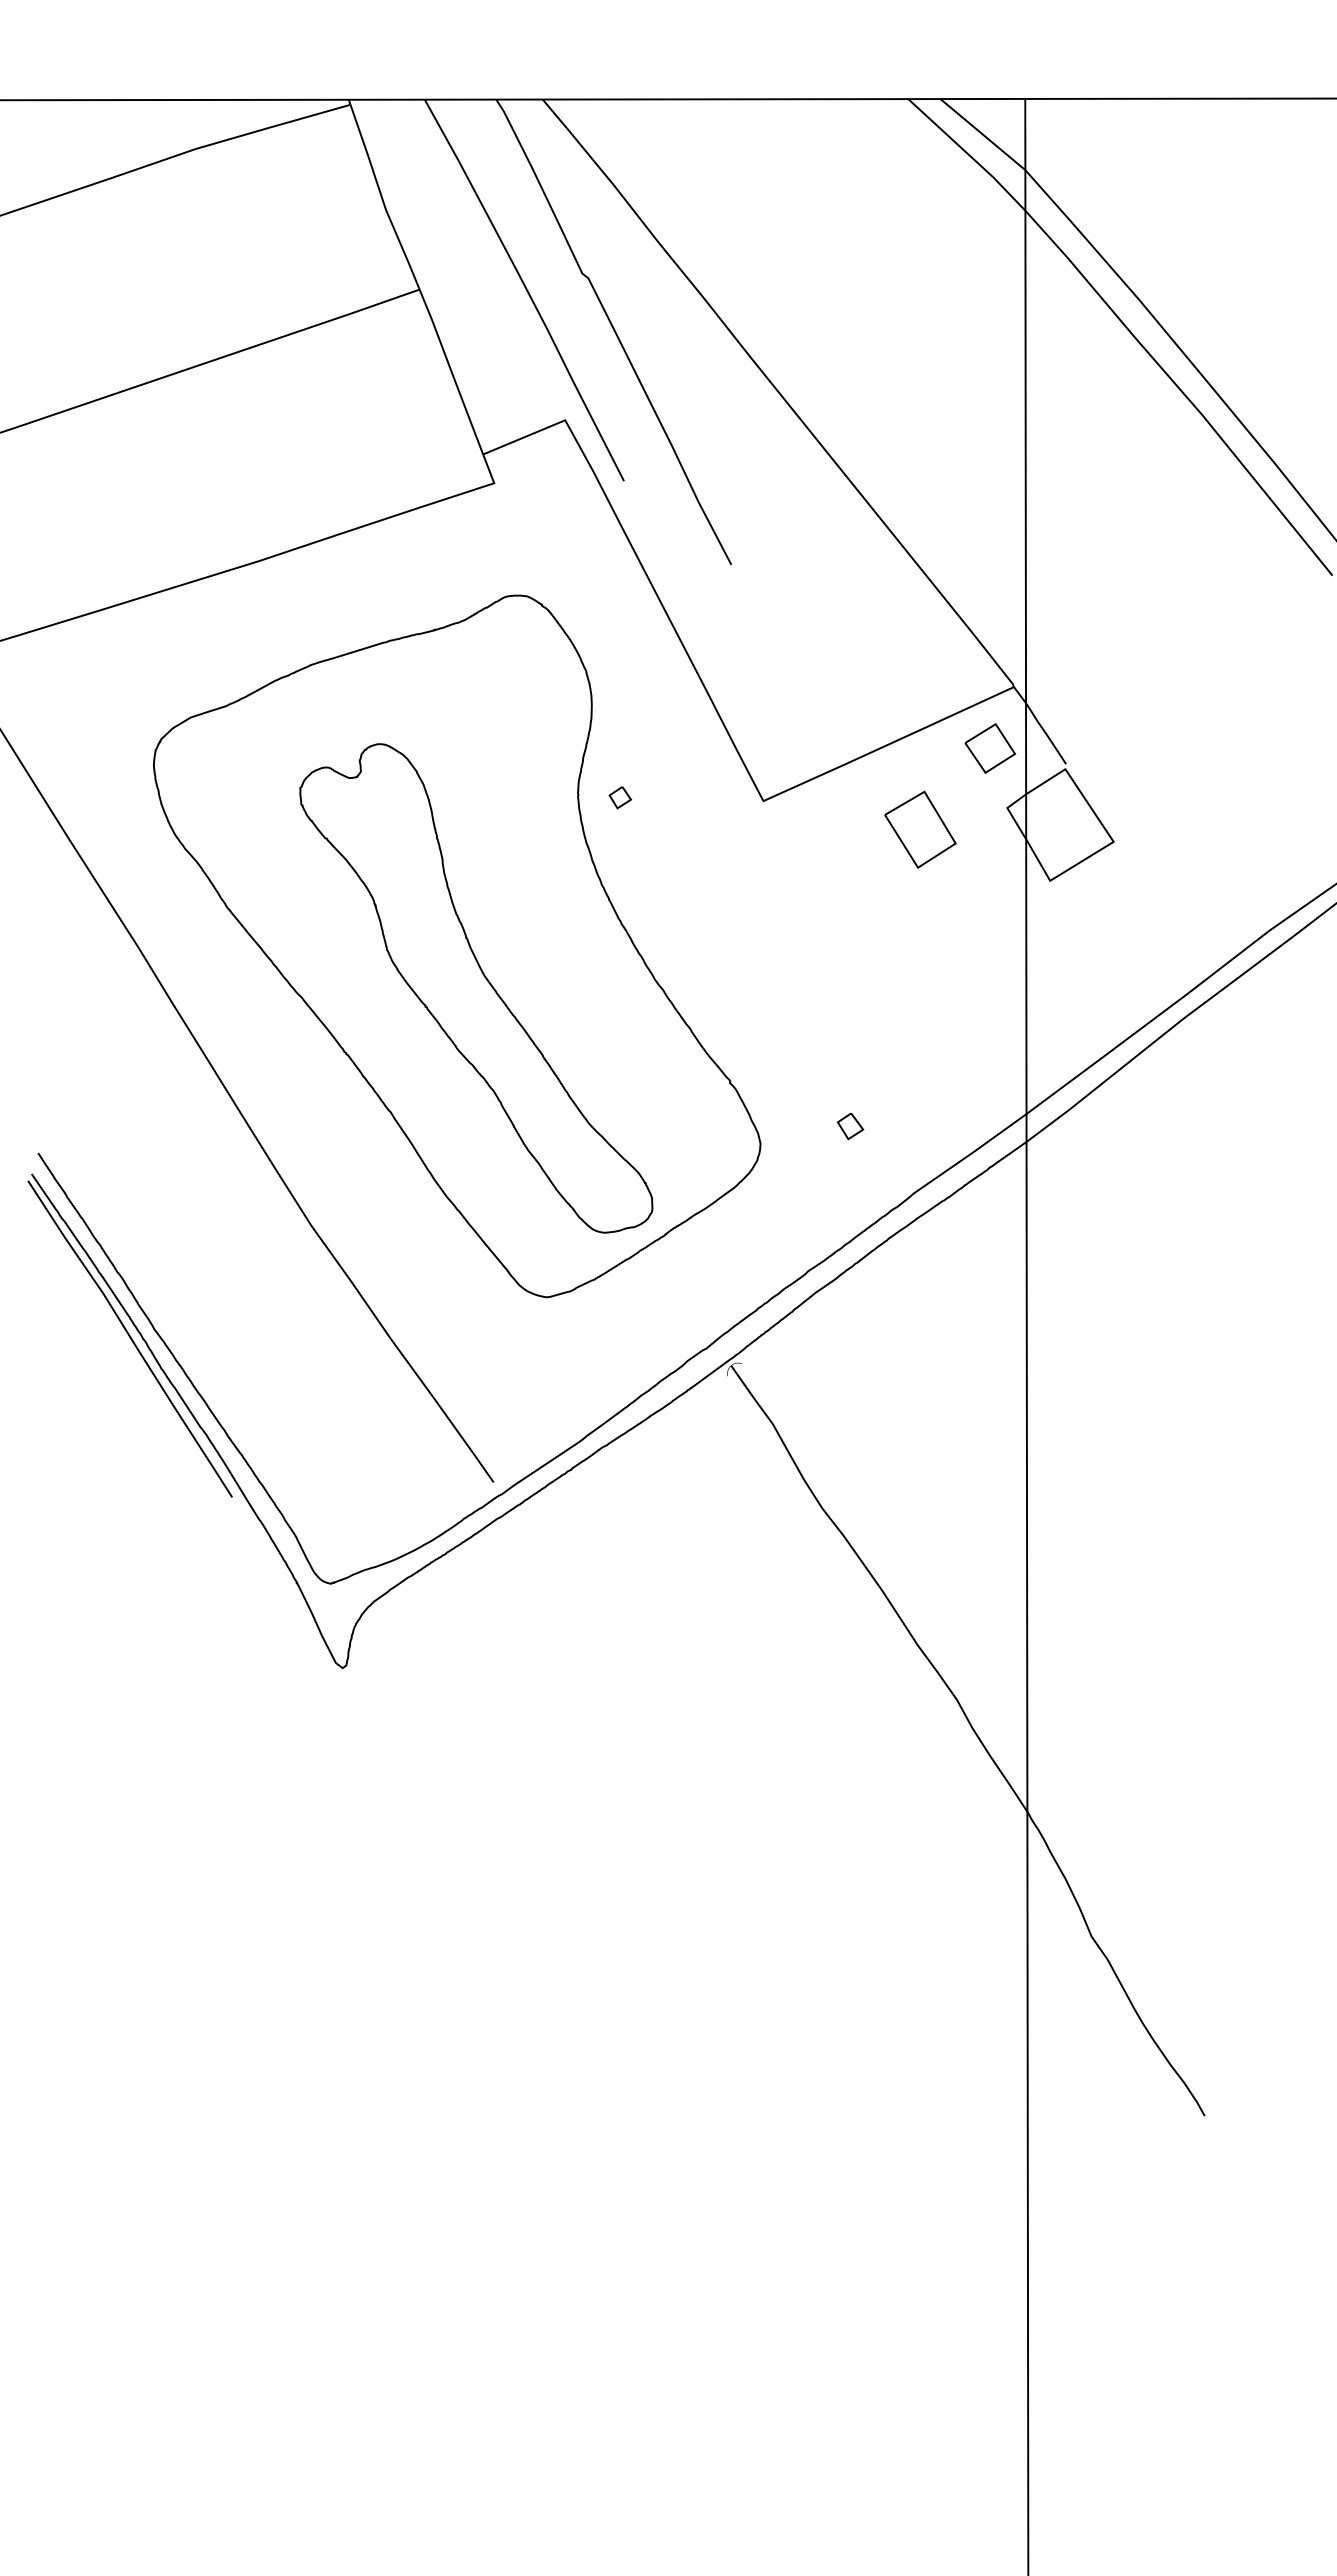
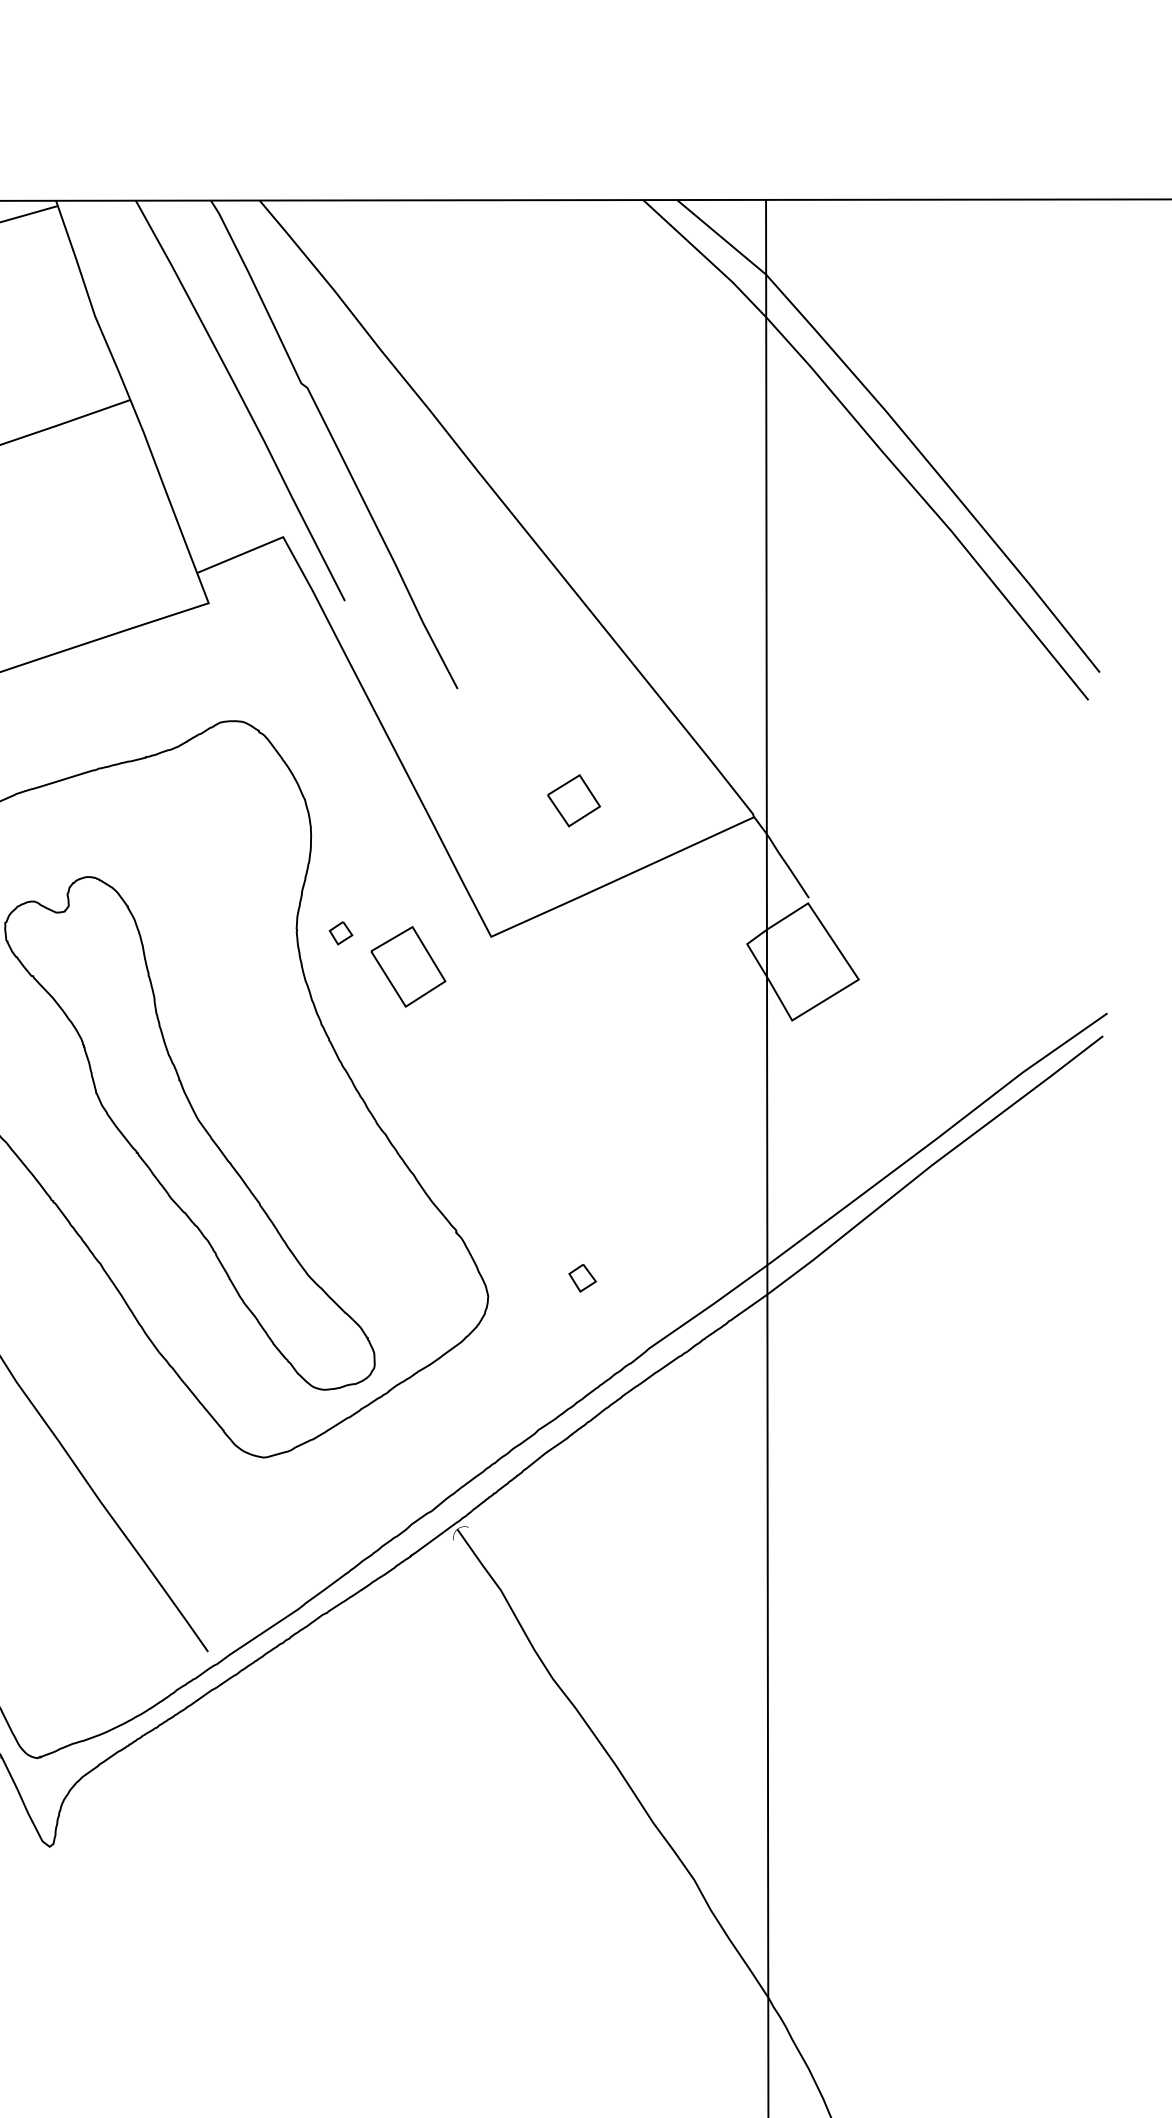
part: (990, 748) -> (574, 800), moved
part: (920, 829) -> (408, 966), moved

